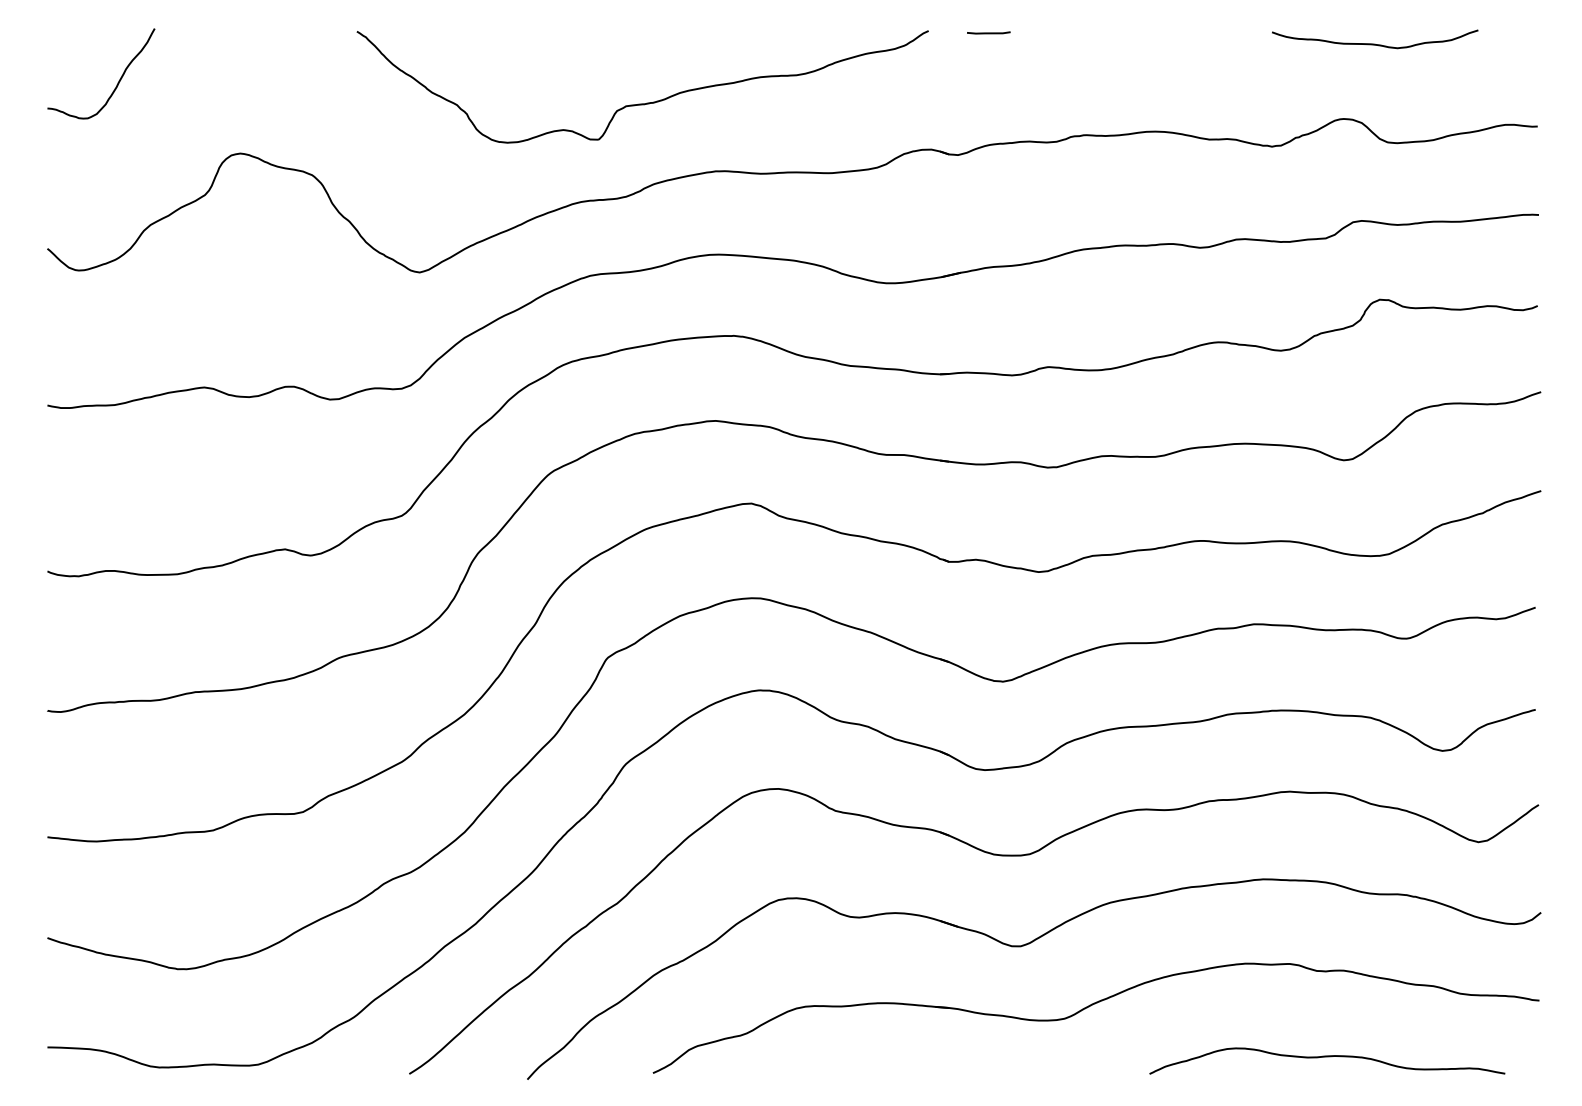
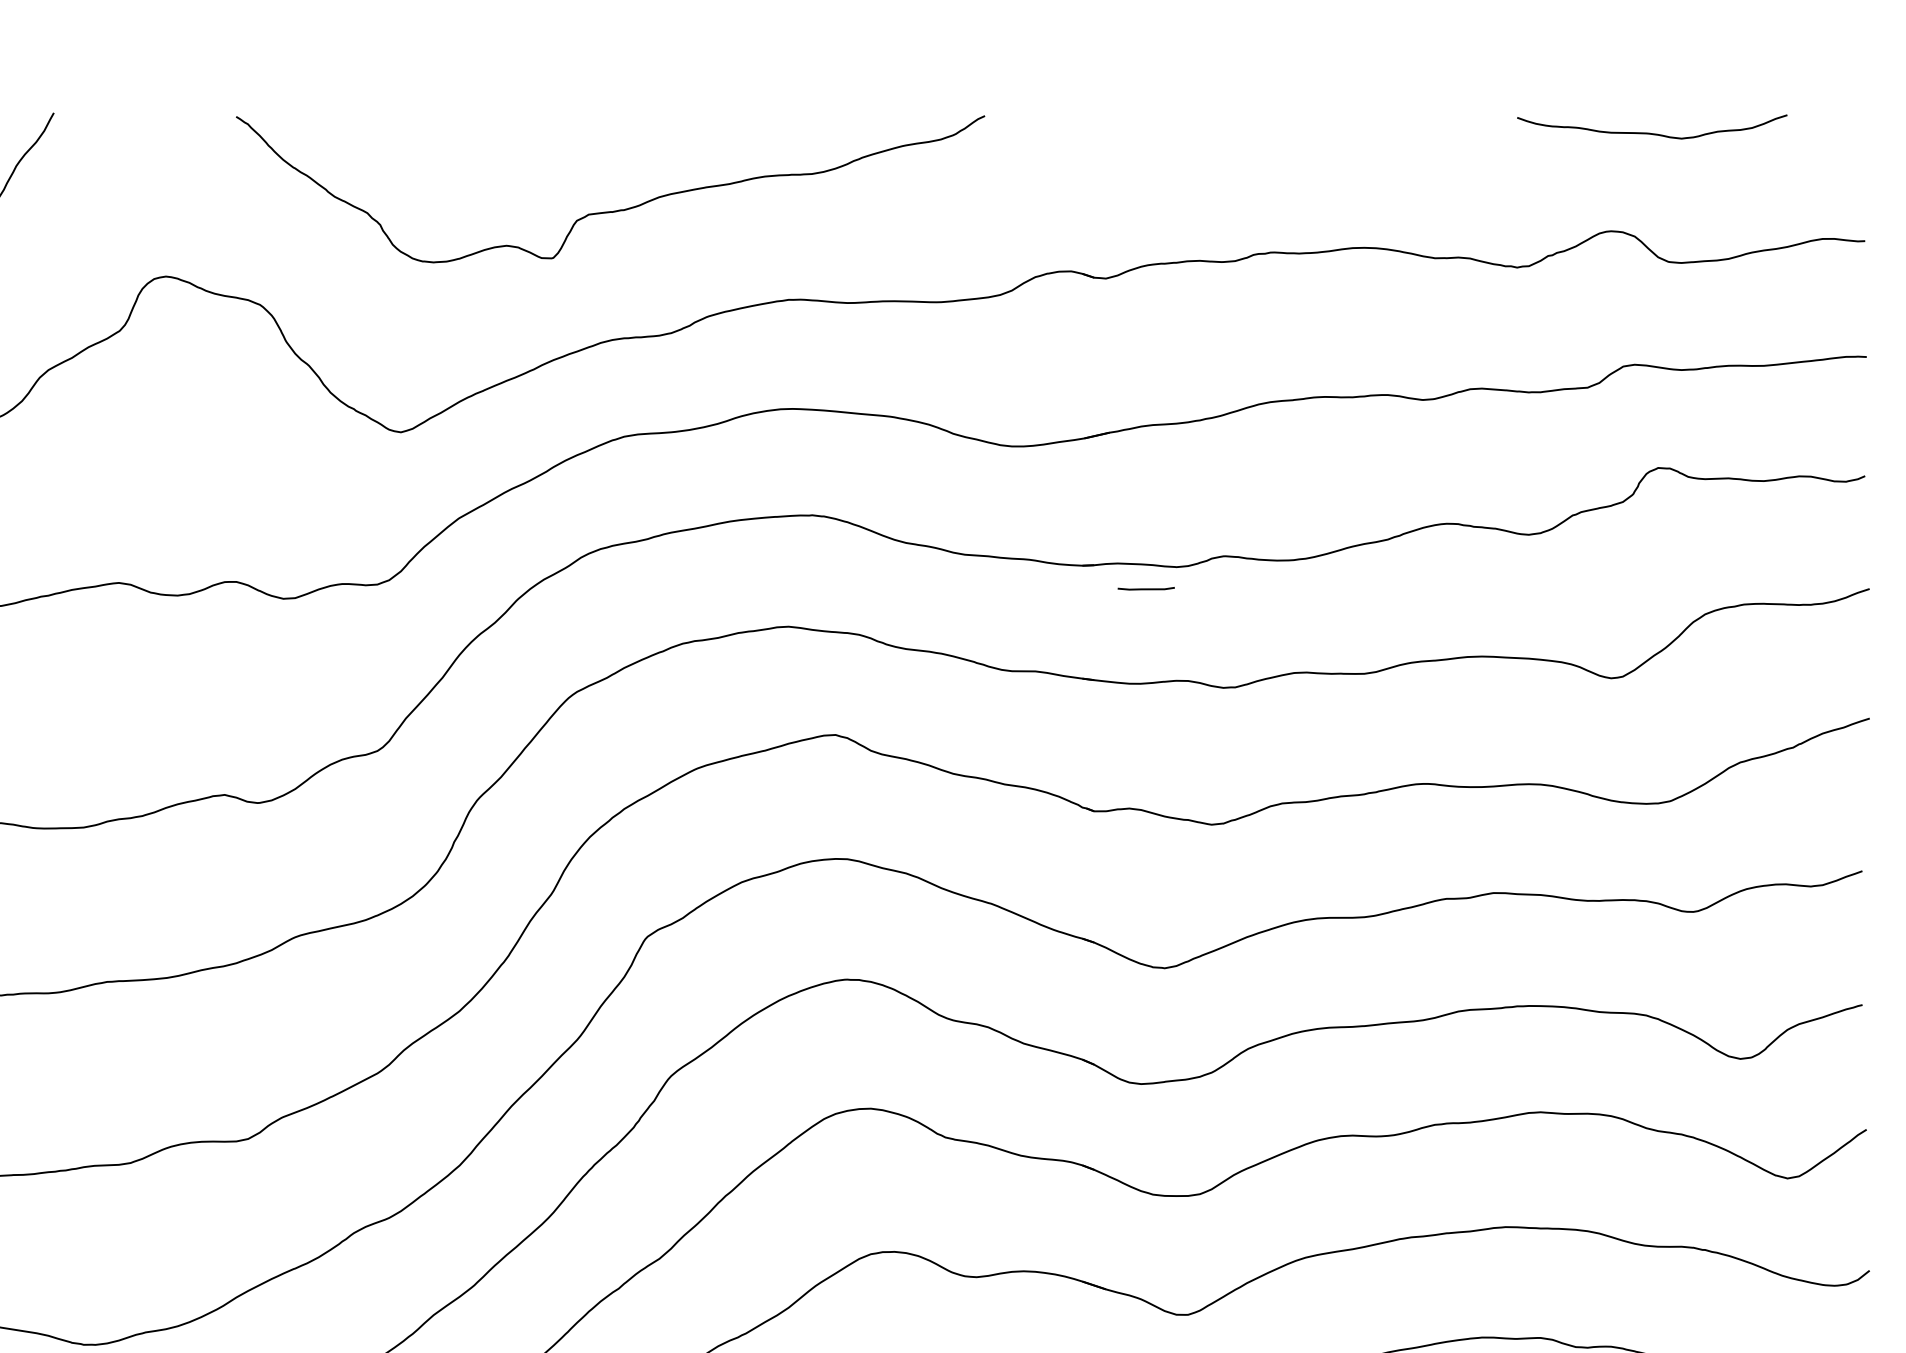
line: (988, 32) -> (1145, 588), moved
curve: (646, 102) -> (615, 209), moved

